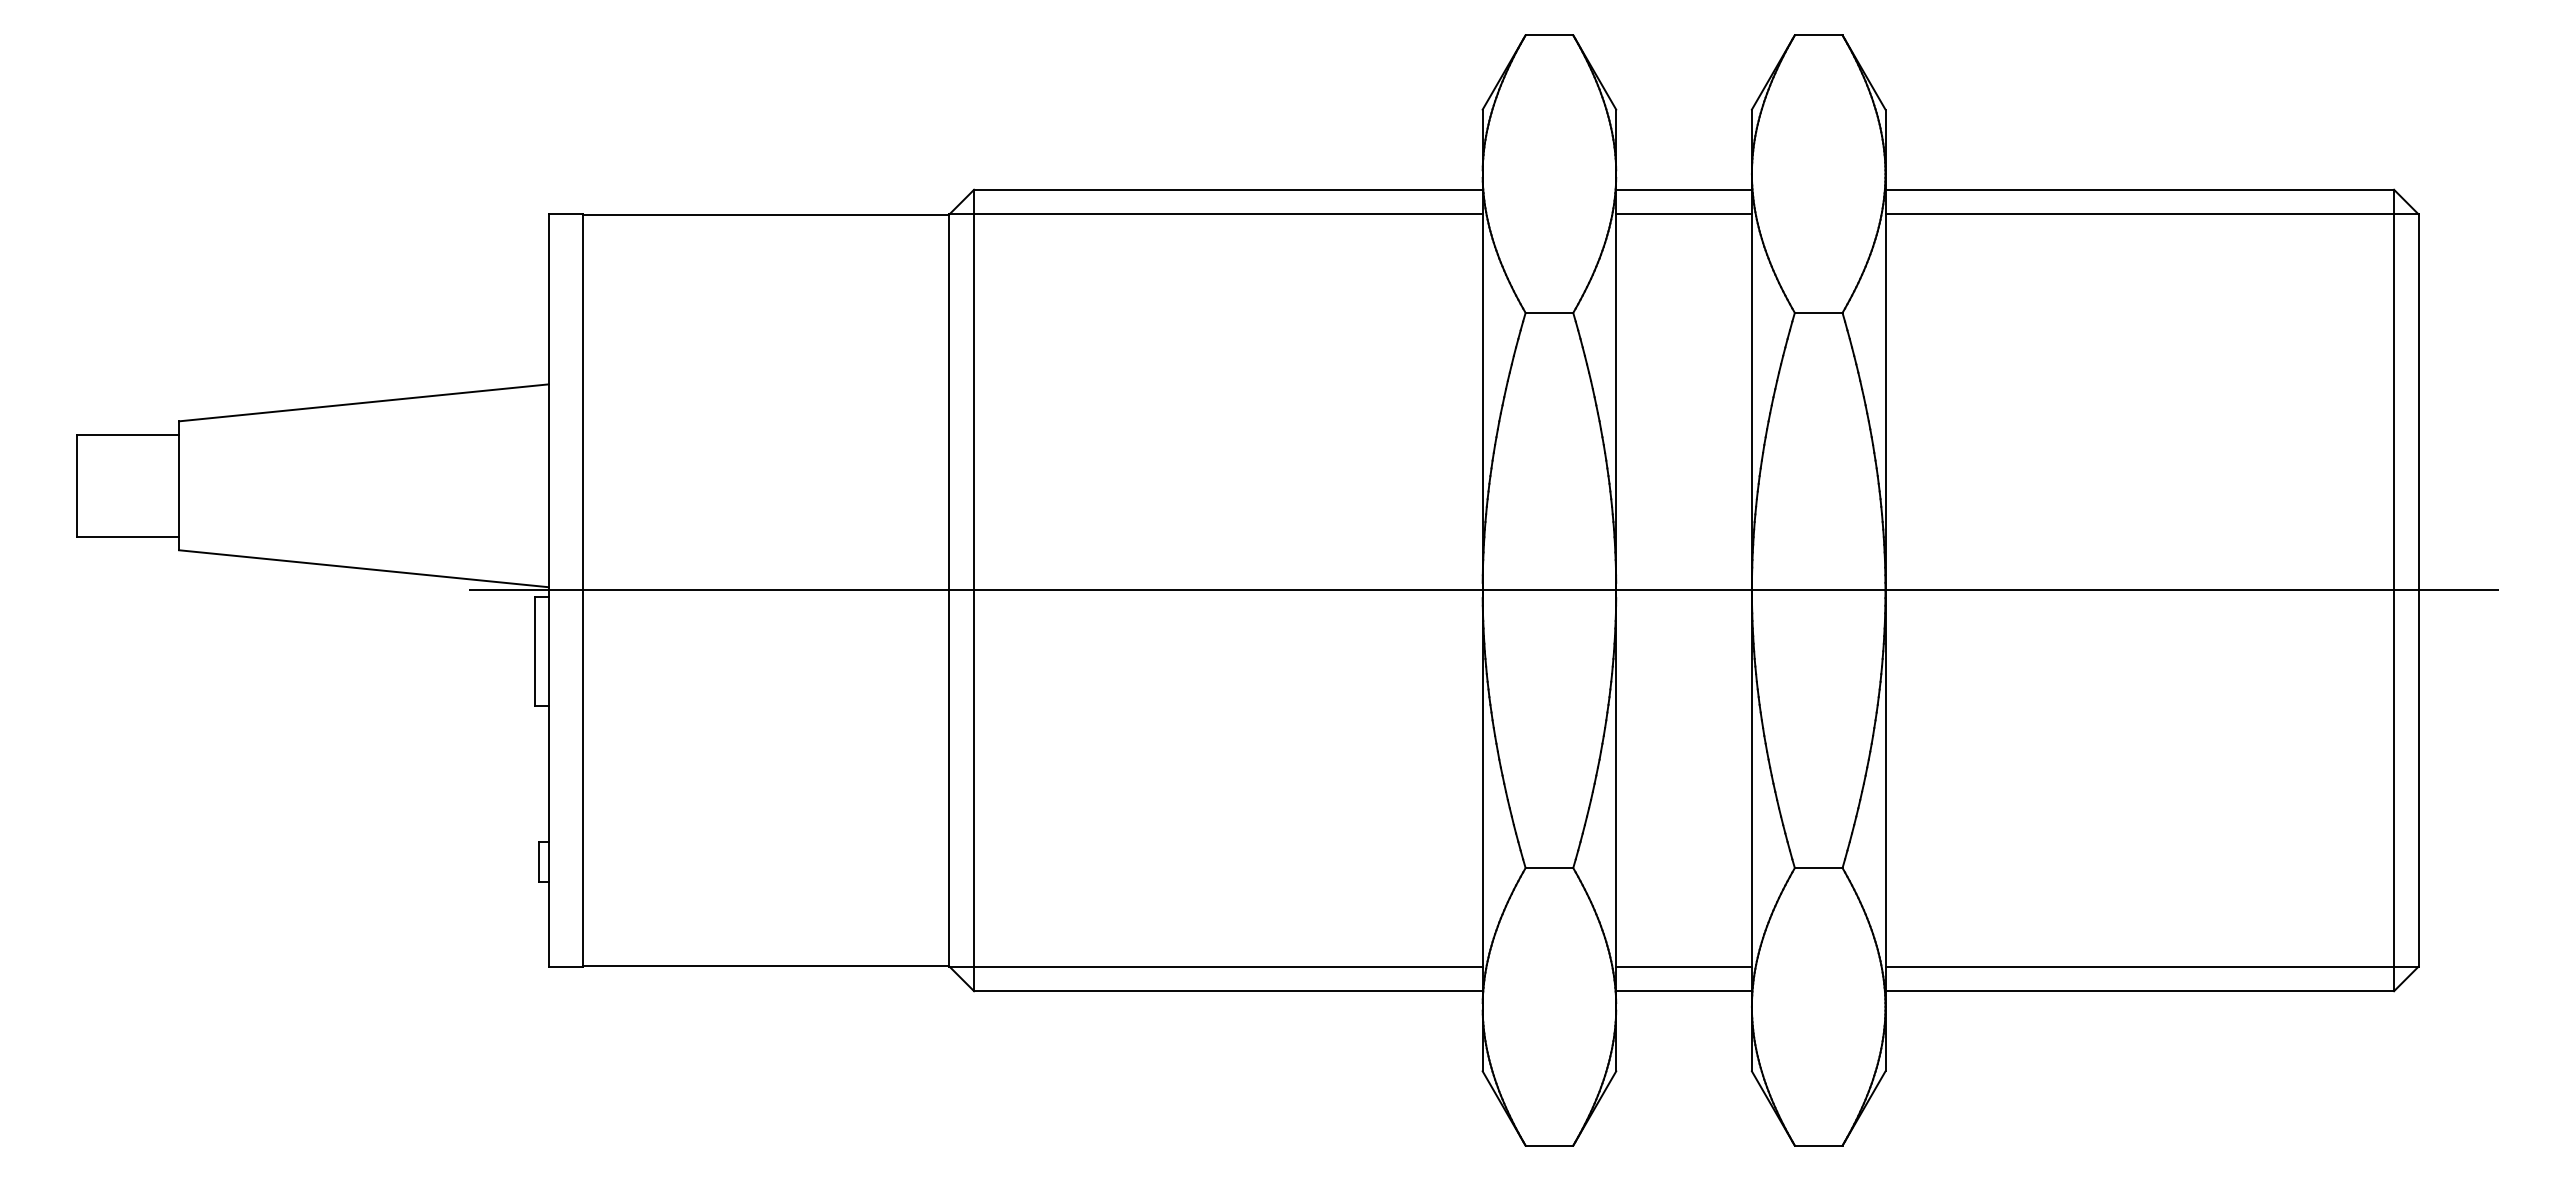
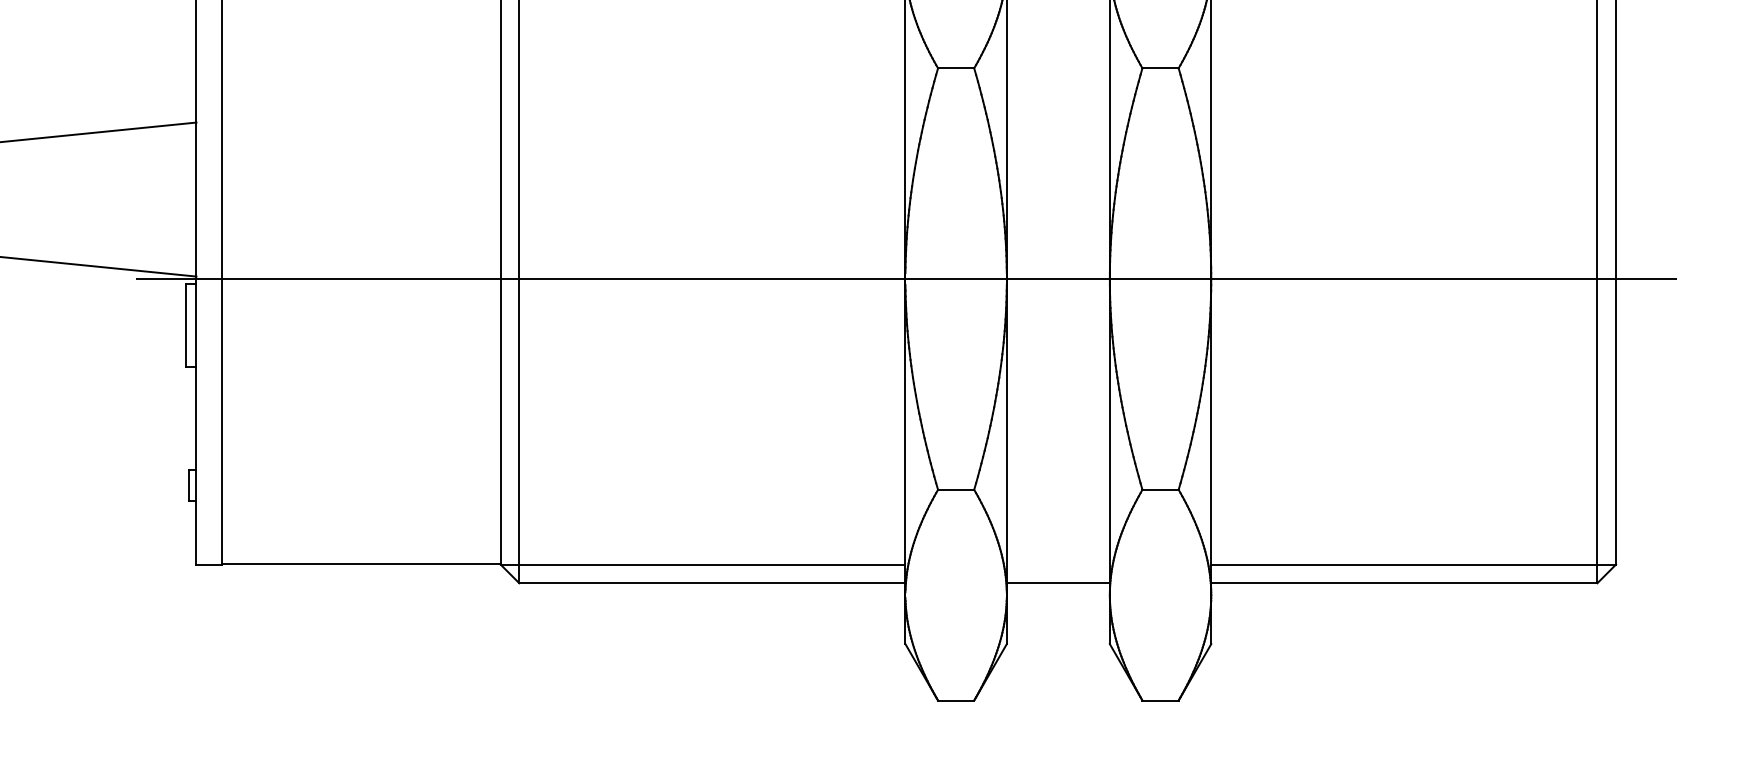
line: (1683, 966) -> (1057, 564), removed

